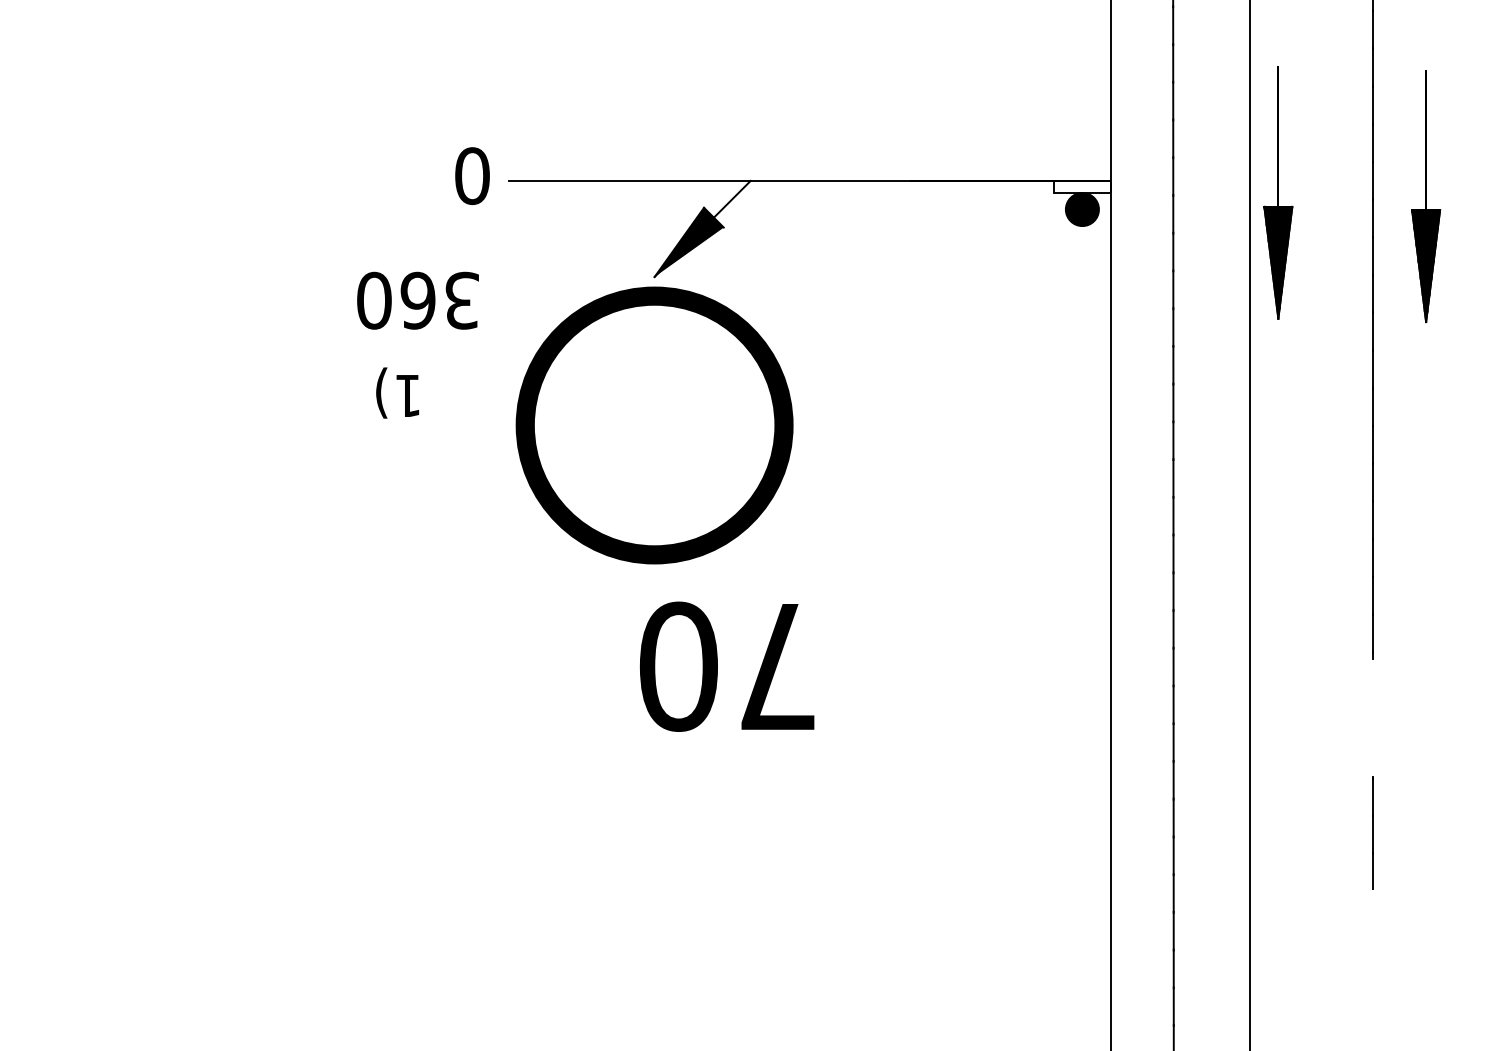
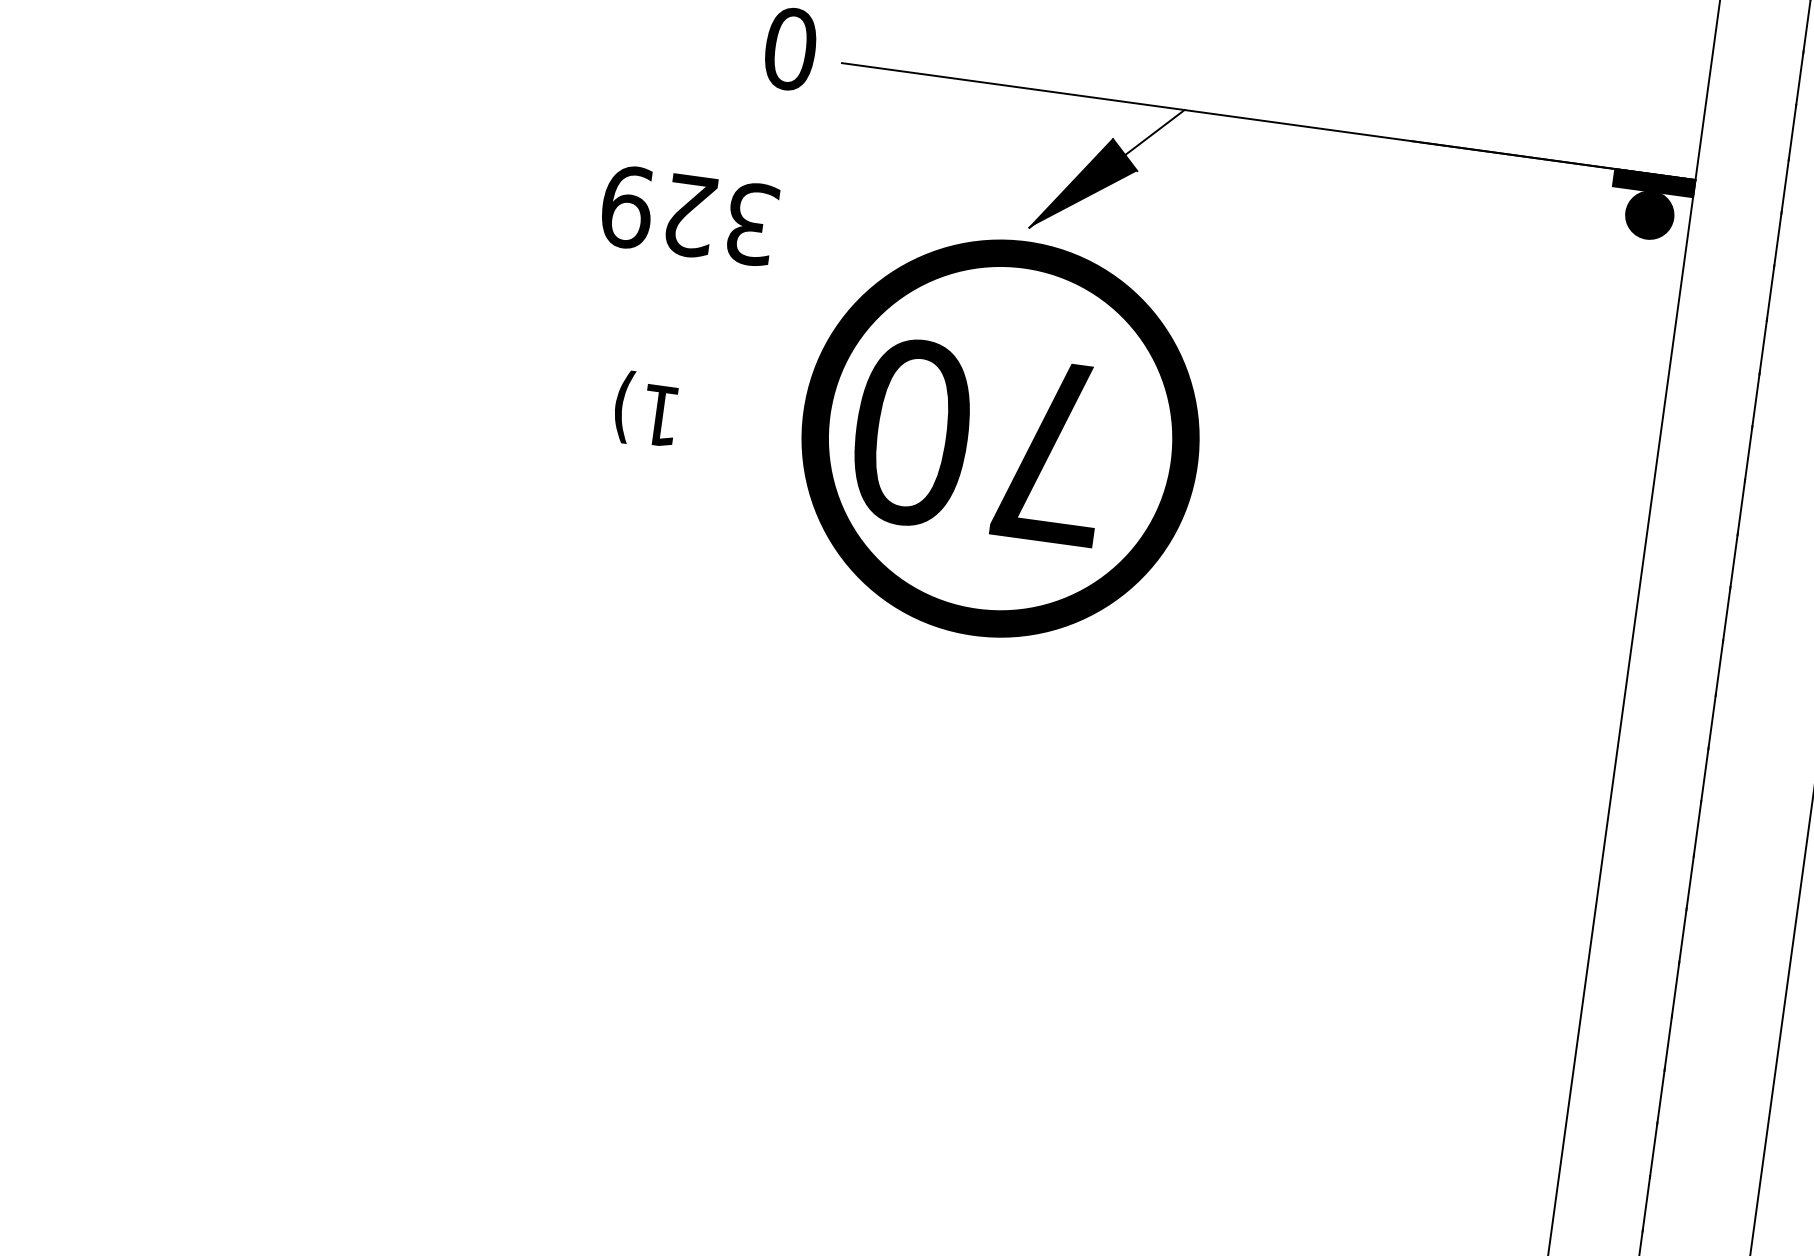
fill: (1082, 186) -> (1654, 182), added
text: (396, 300) -> (658, 210), 360 -> 329
text: (397, 392) -> (645, 408), moved
text: (727, 666) -> (981, 441), moved

